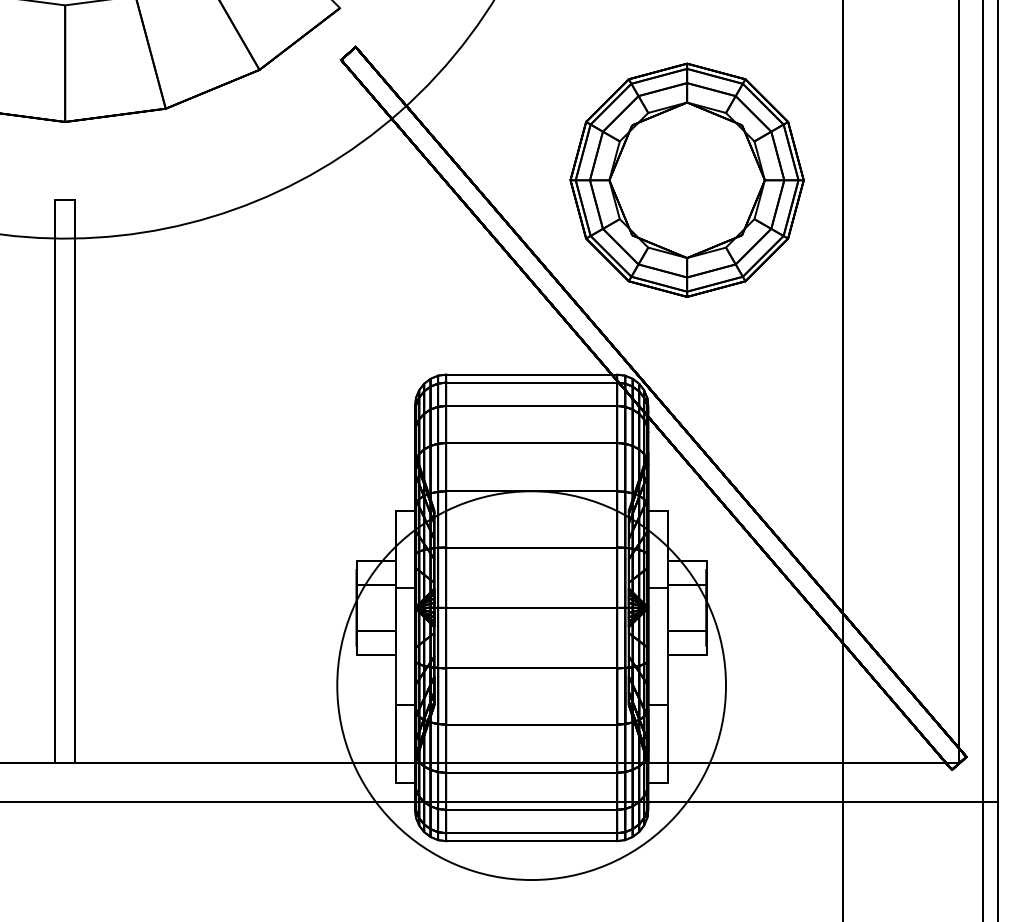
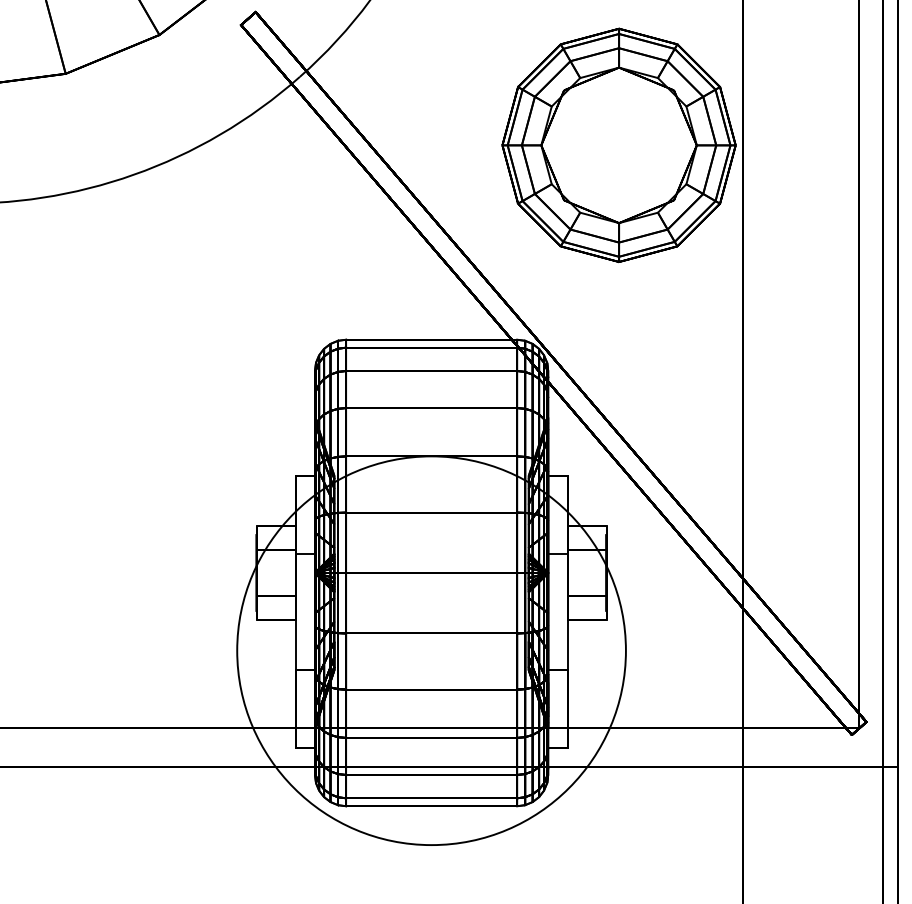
part: (686, 179) -> (618, 144), moved

